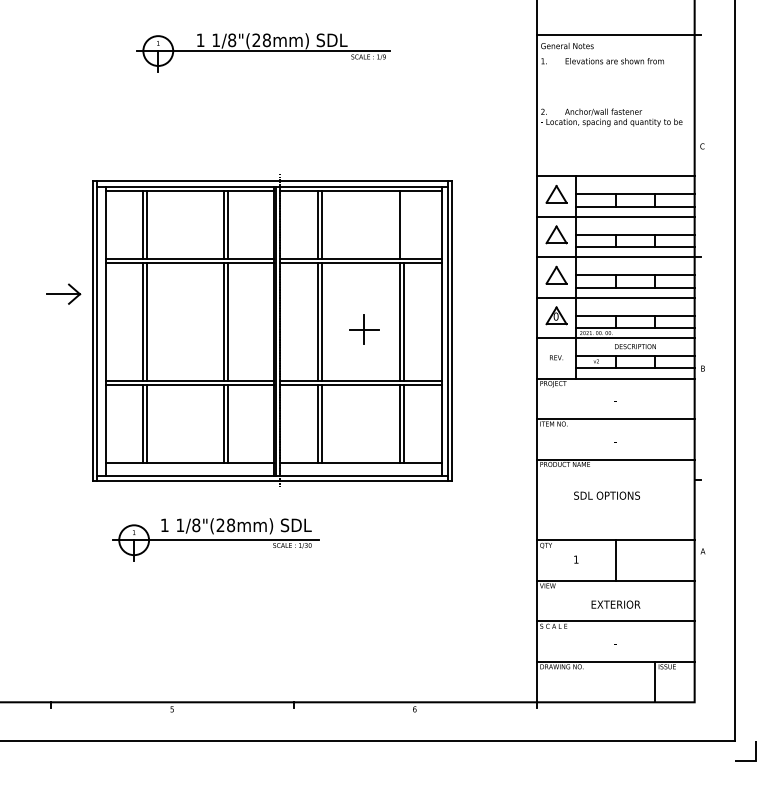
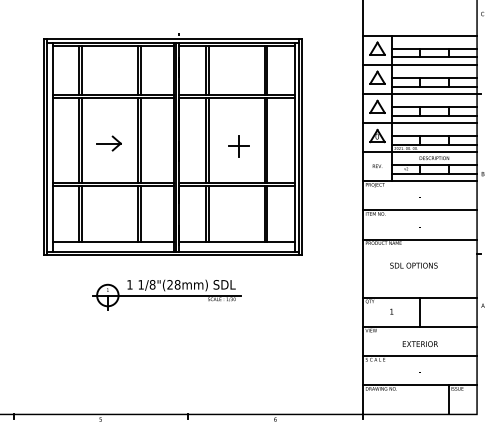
line: (403, 224) -> (267, 70), added
part: (63, 293) -> (108, 143), moved
part: (215, 539) -> (166, 295), moved

